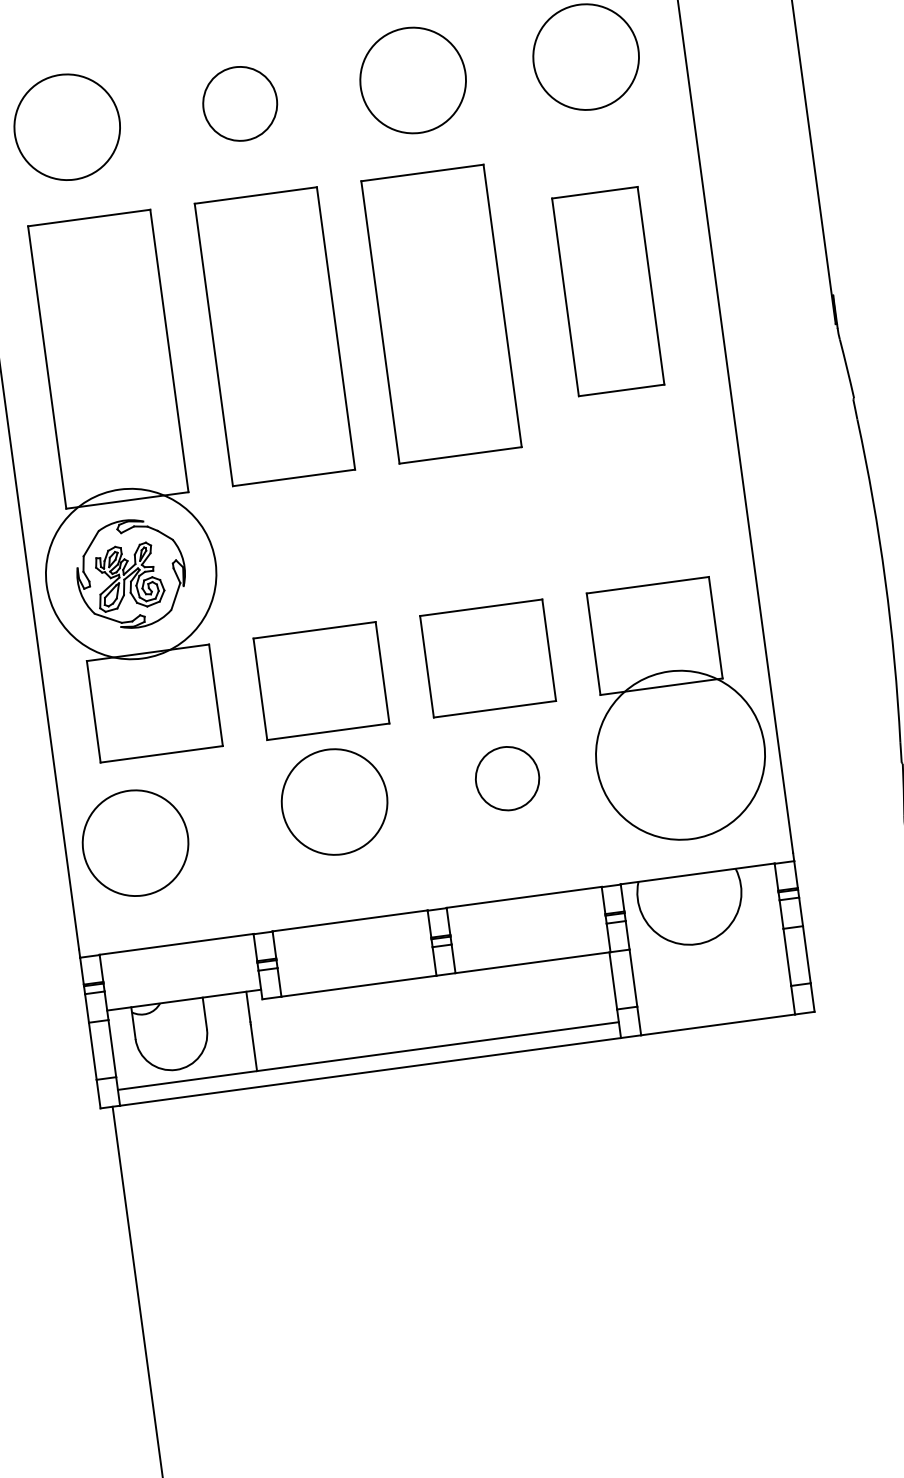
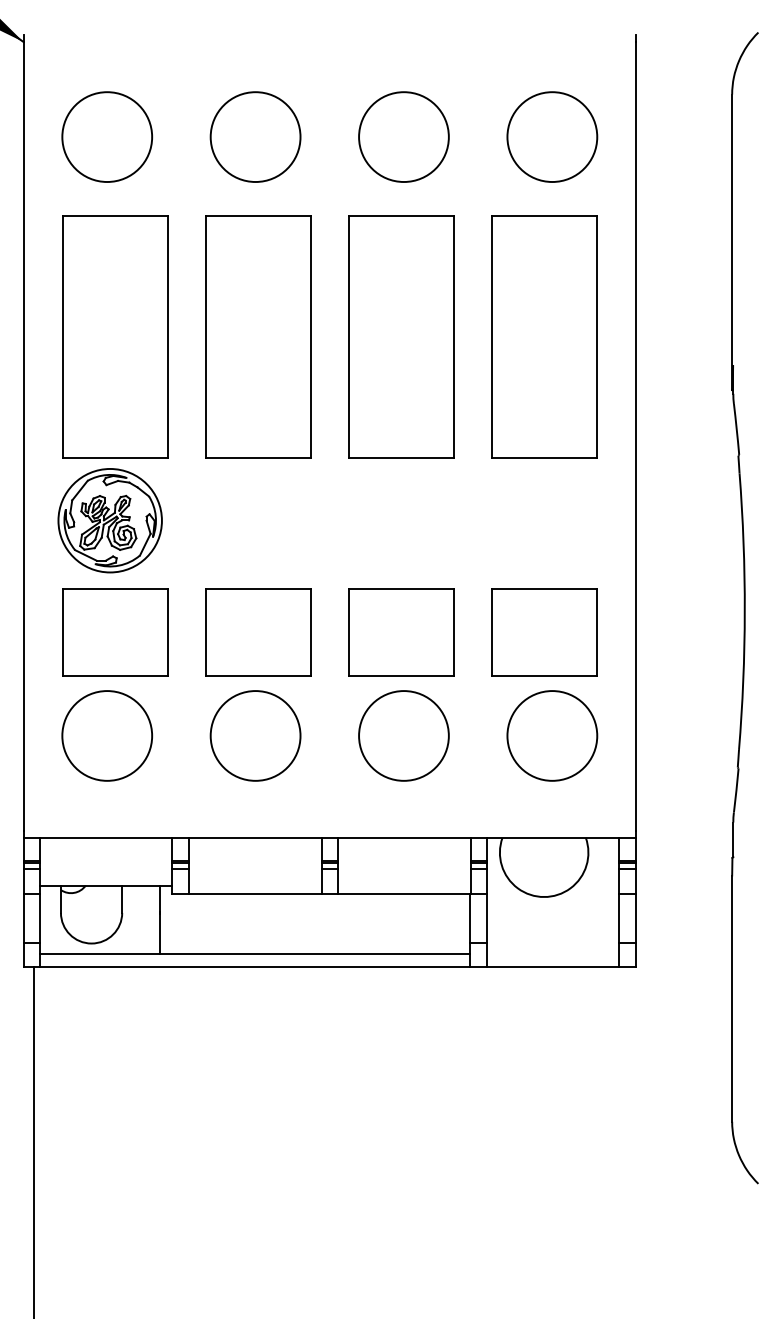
circle: (240, 104) -> (255, 137), size x1.43
part: (608, 290) -> (544, 336), size x1.43
circle: (130, 573) -> (109, 520), size x0.71
circle: (680, 754) -> (552, 735), size x0.62
circle: (506, 778) -> (403, 735), size x1.67
circle: (135, 842) -> (107, 735), moved

